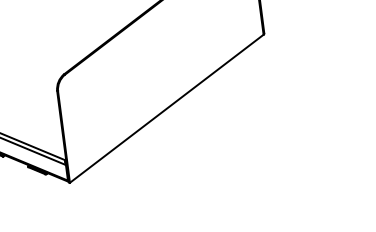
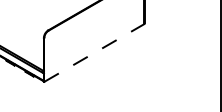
line: (166, 107) -> (94, 52), solid -> dashed

